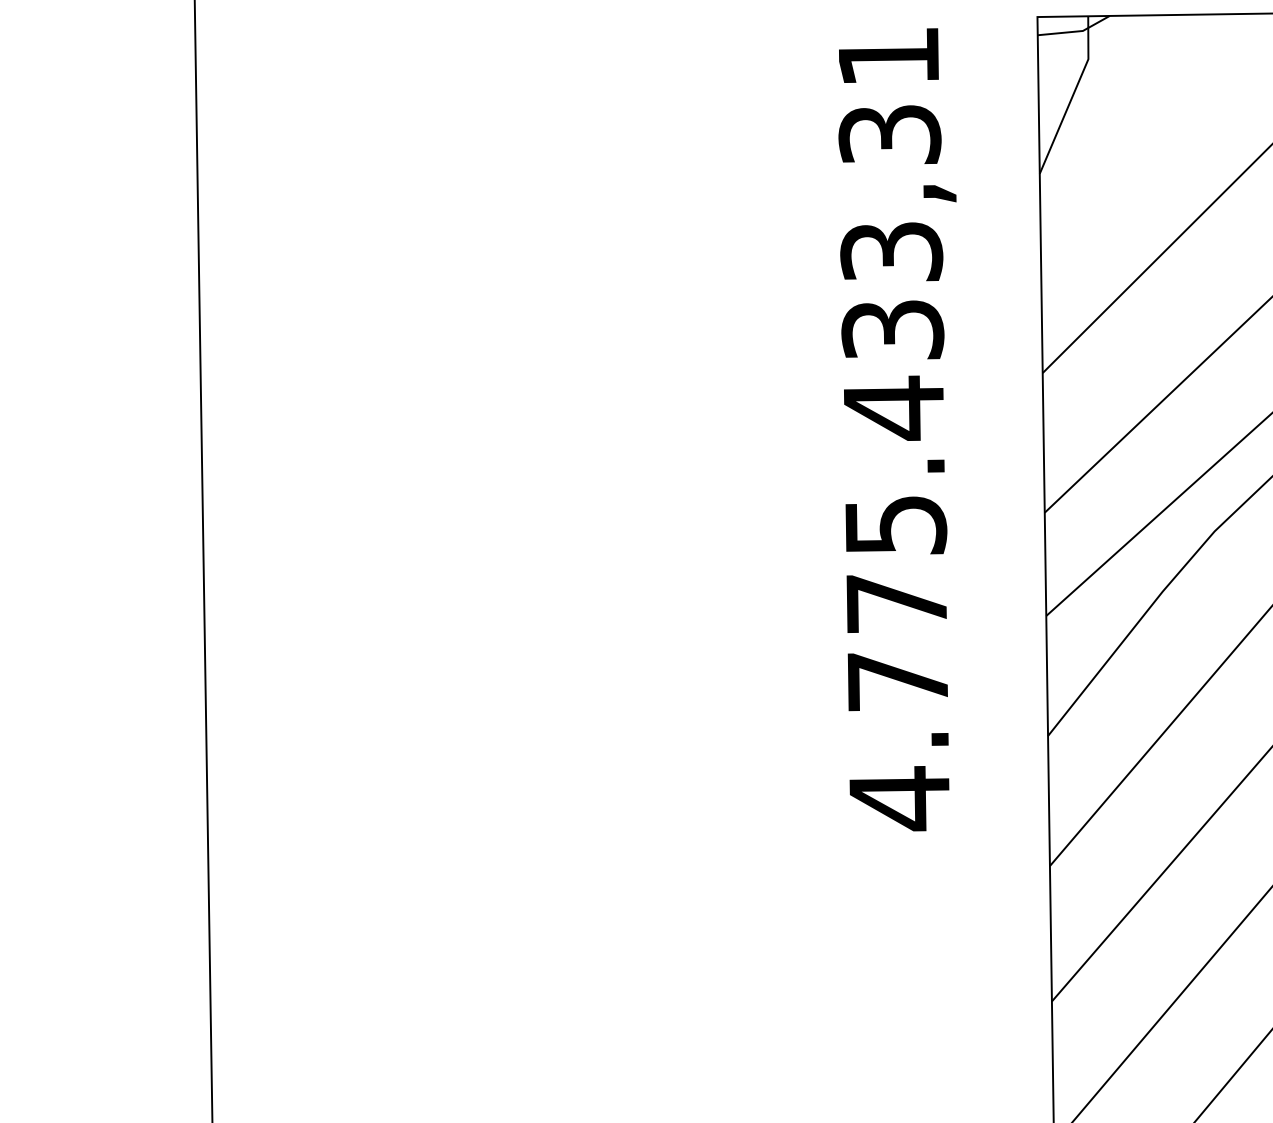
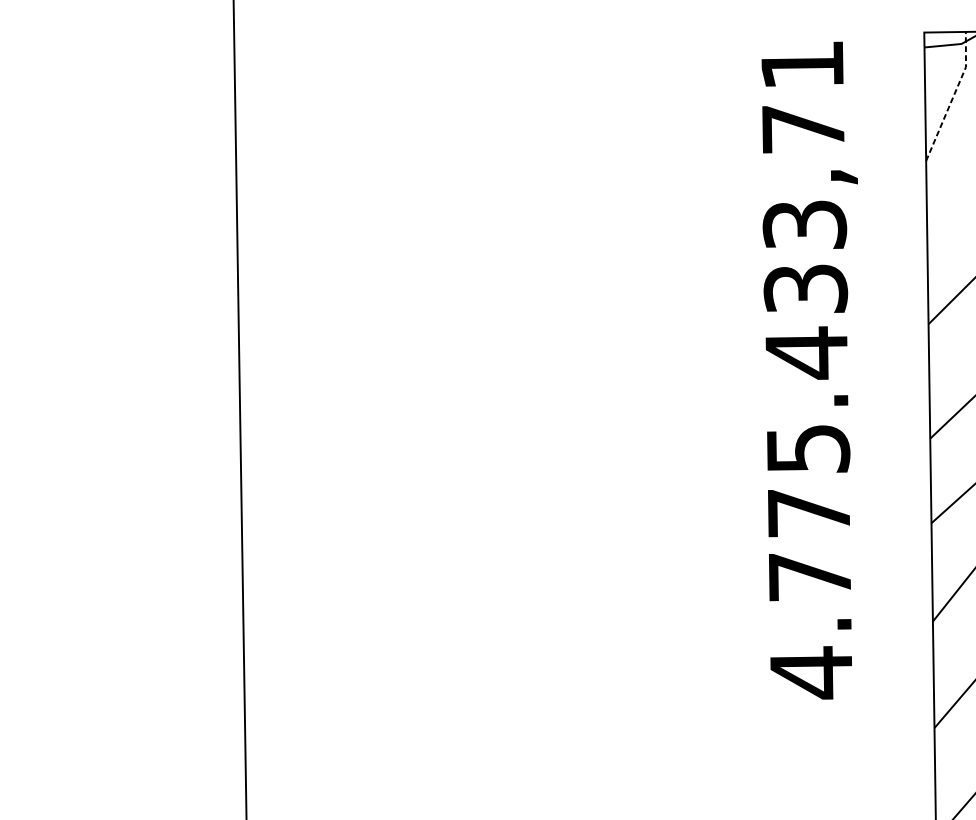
line: (1072, 95) -> (952, 96), solid -> dashed
text: (889, 134) -> (803, 128), 4.775.433,31 -> 4.775.433,71

